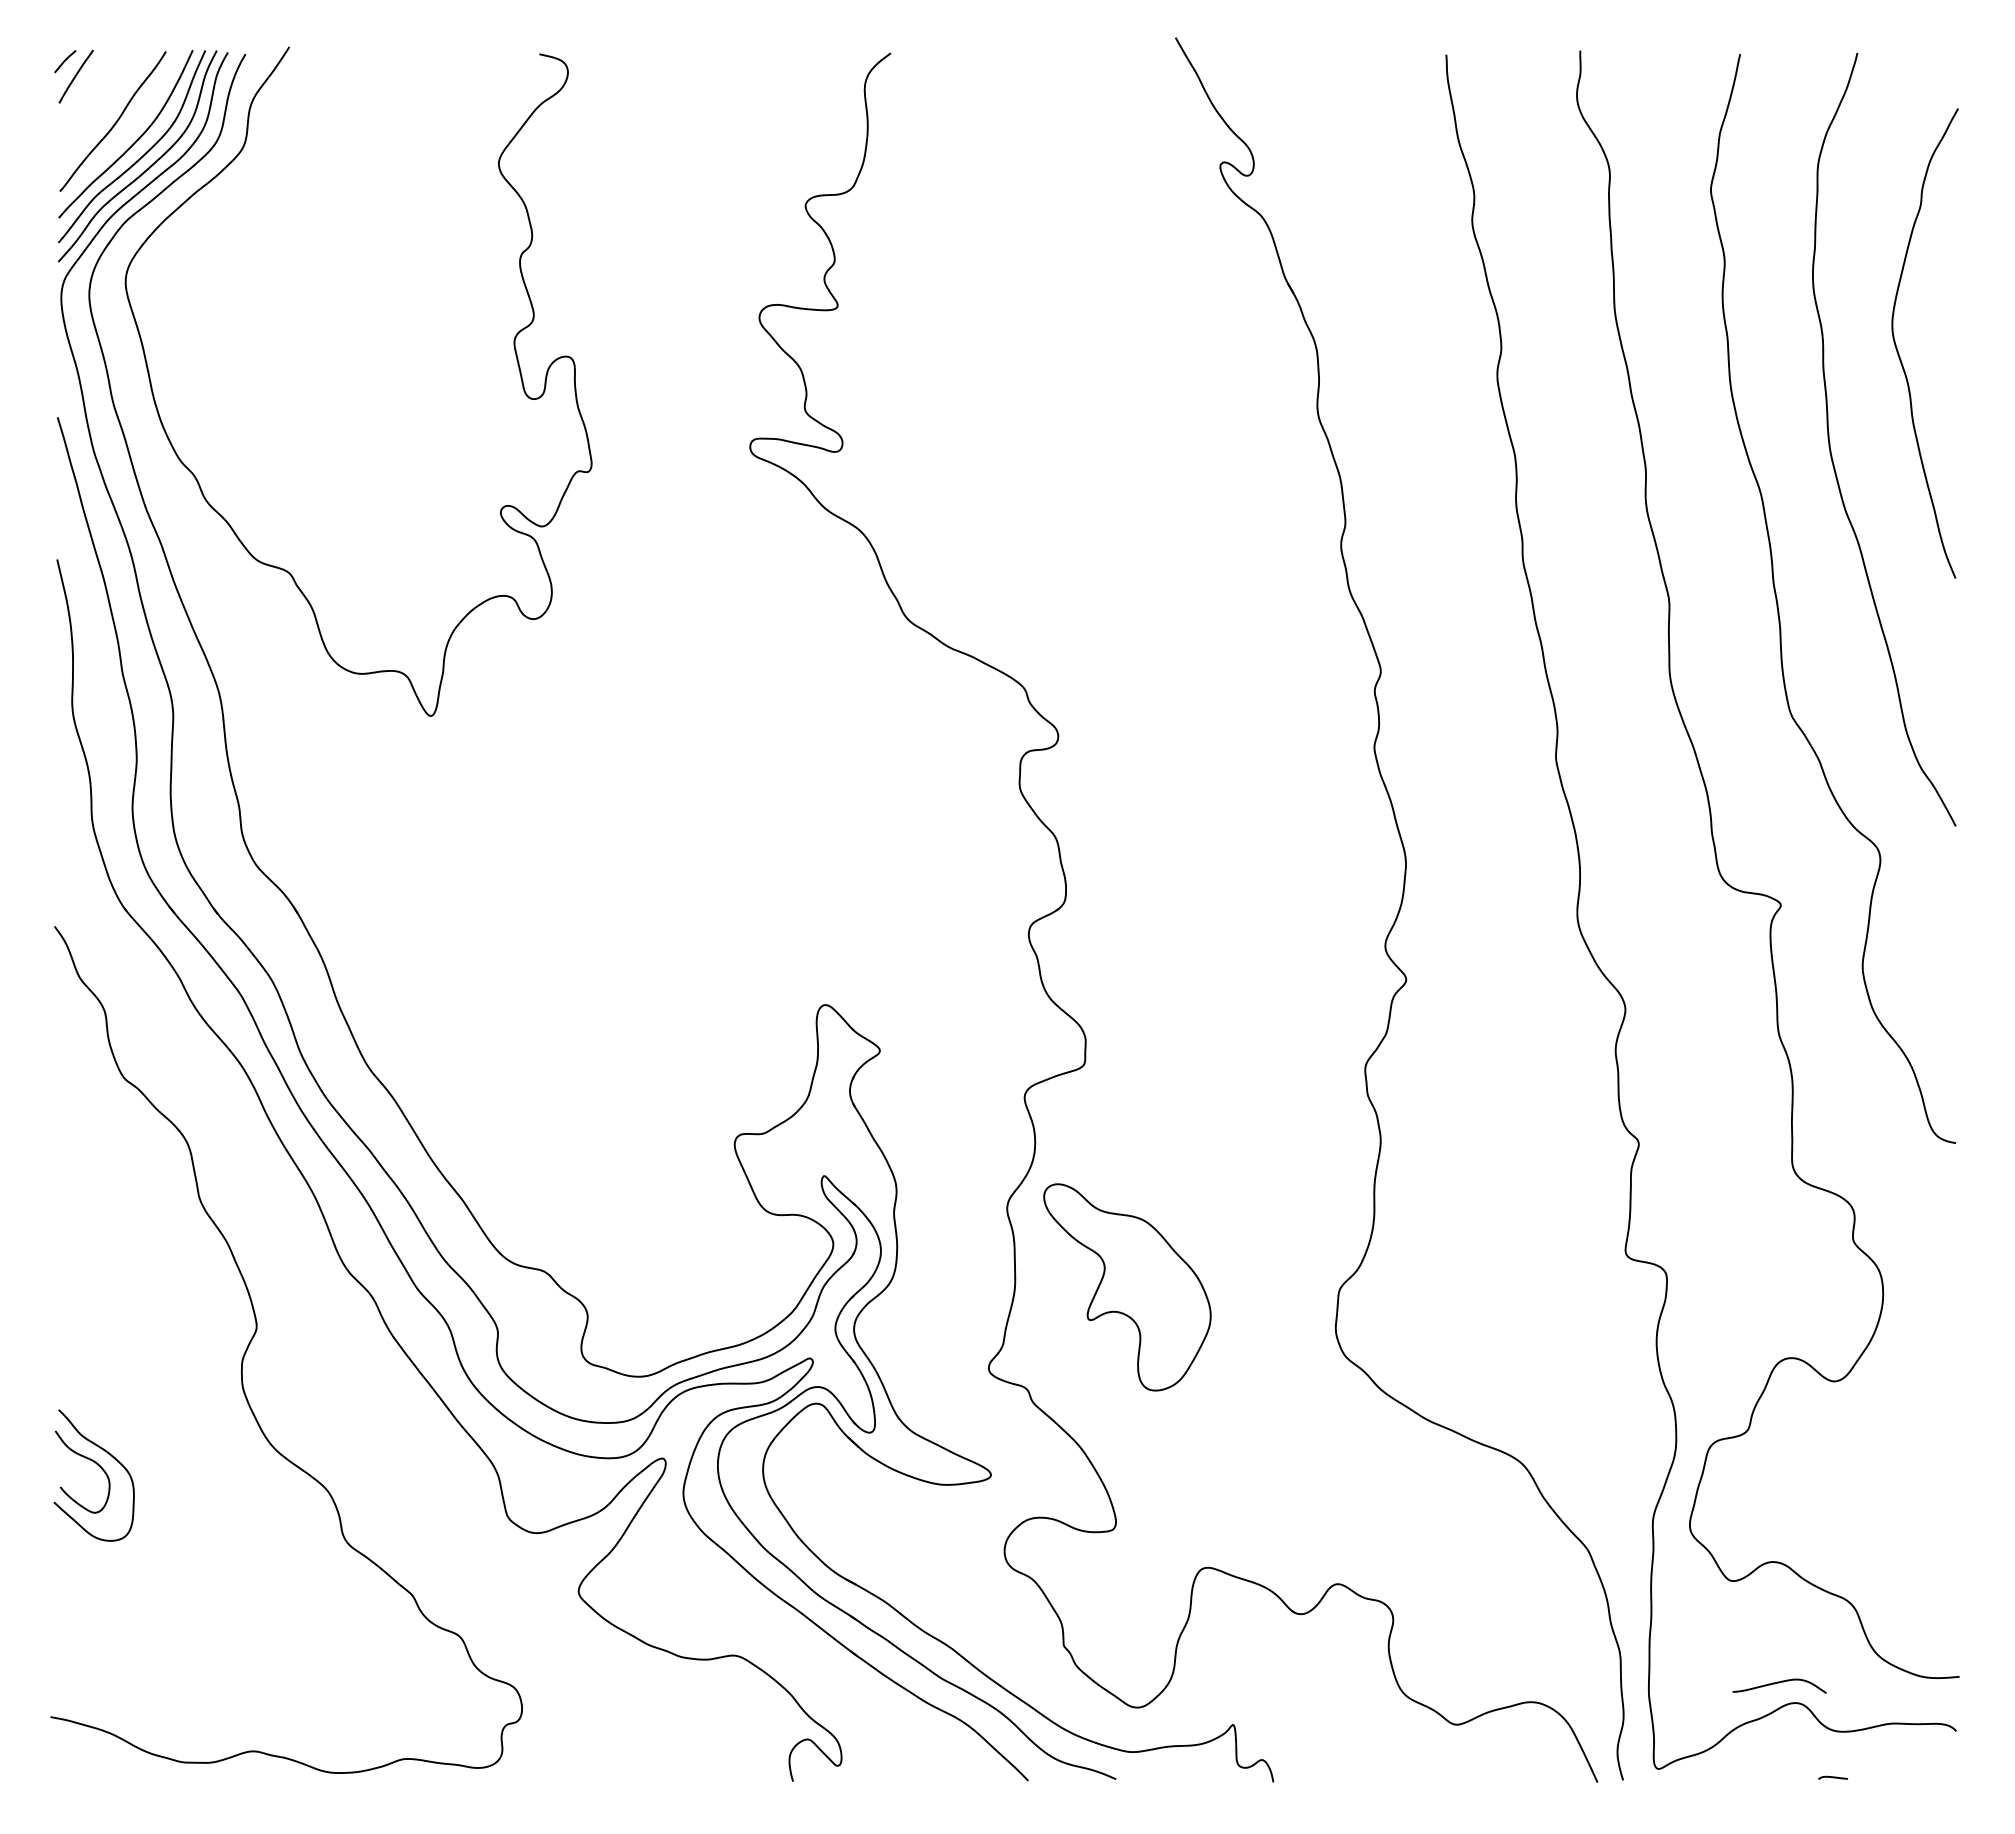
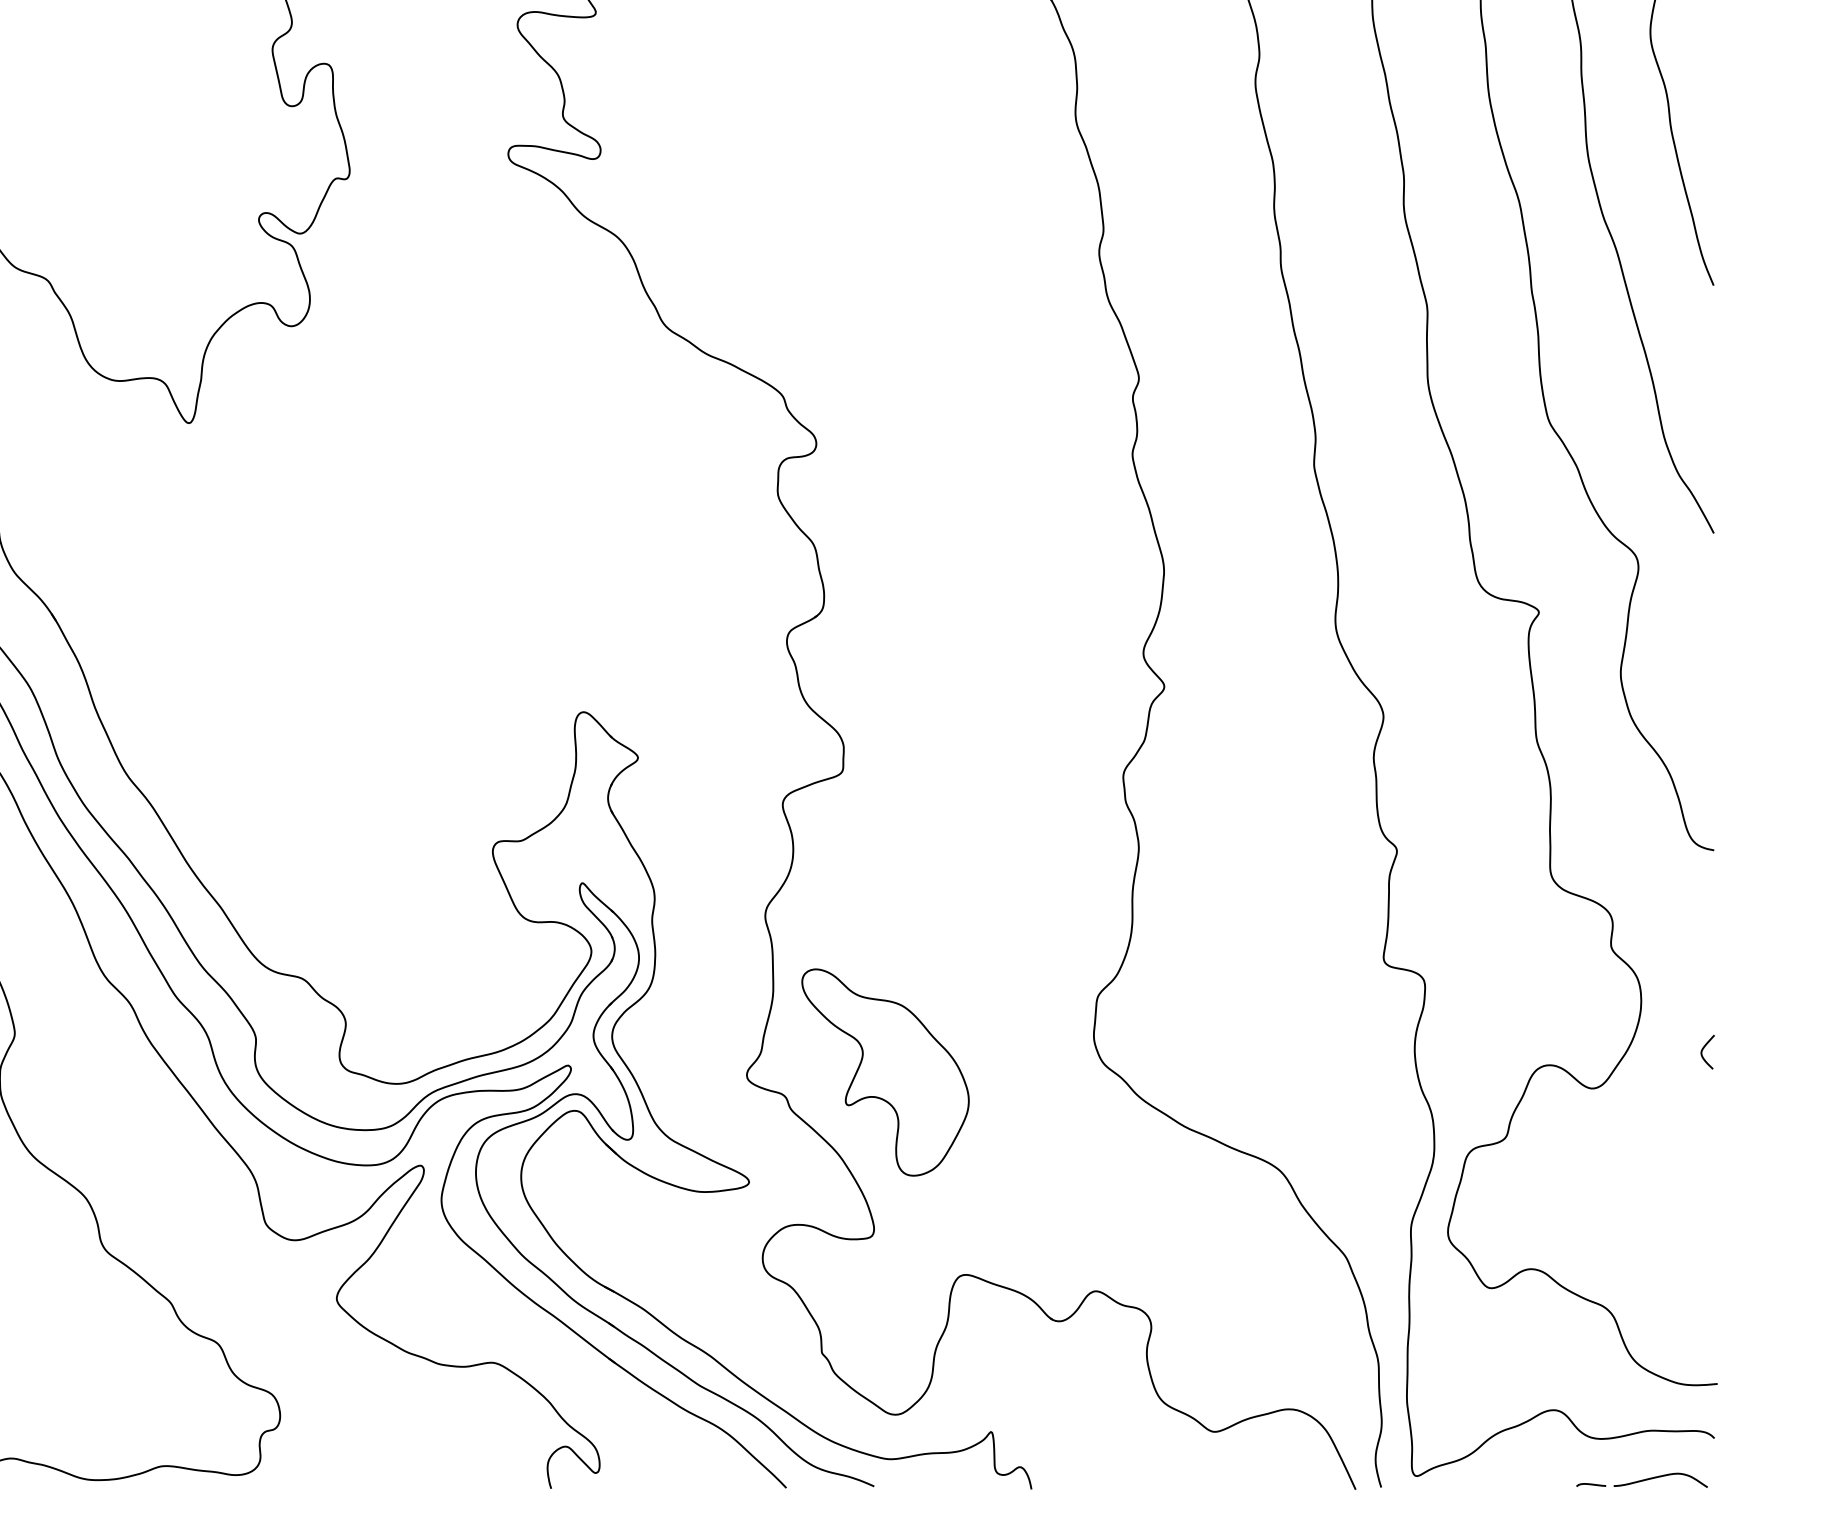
part: (1127, 1287) -> (885, 1072), moved
curve: (1945, 1342) -> (1703, 1049), added
curve: (1779, 1683) -> (1660, 1477), moved

